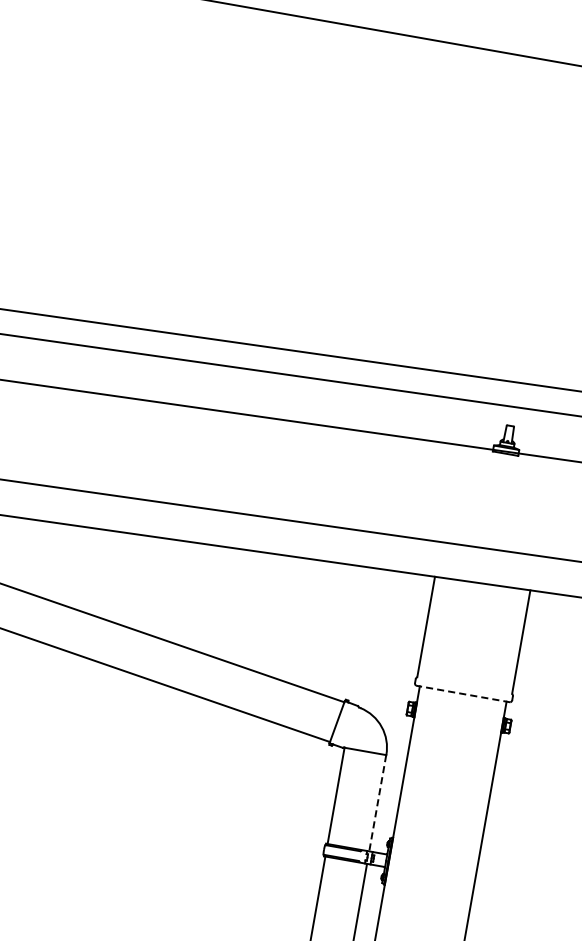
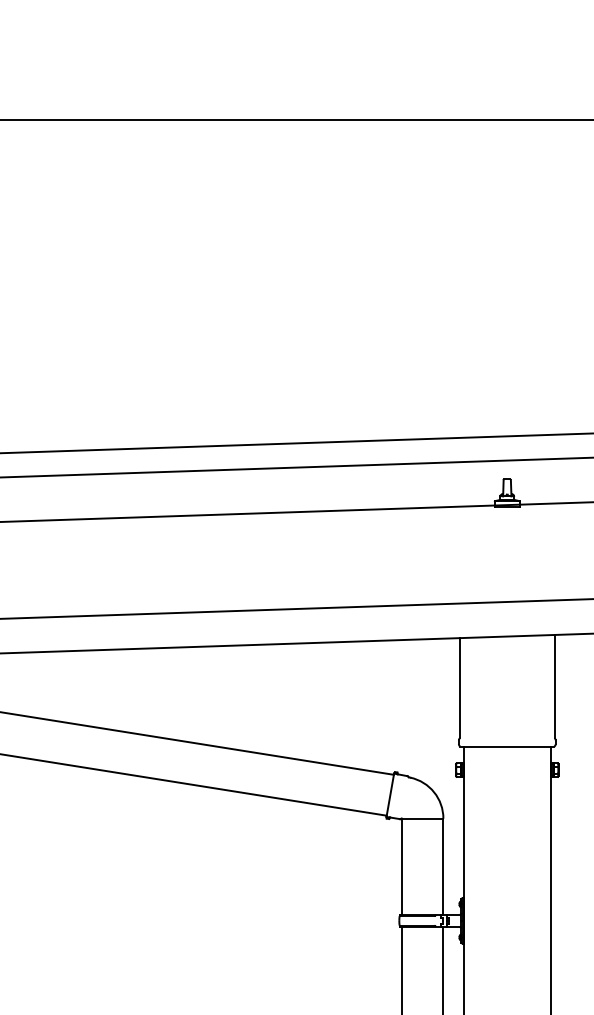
line: (462, 693) -> (506, 746), dashed -> solid
line: (377, 803) -> (443, 866), dashed -> solid

